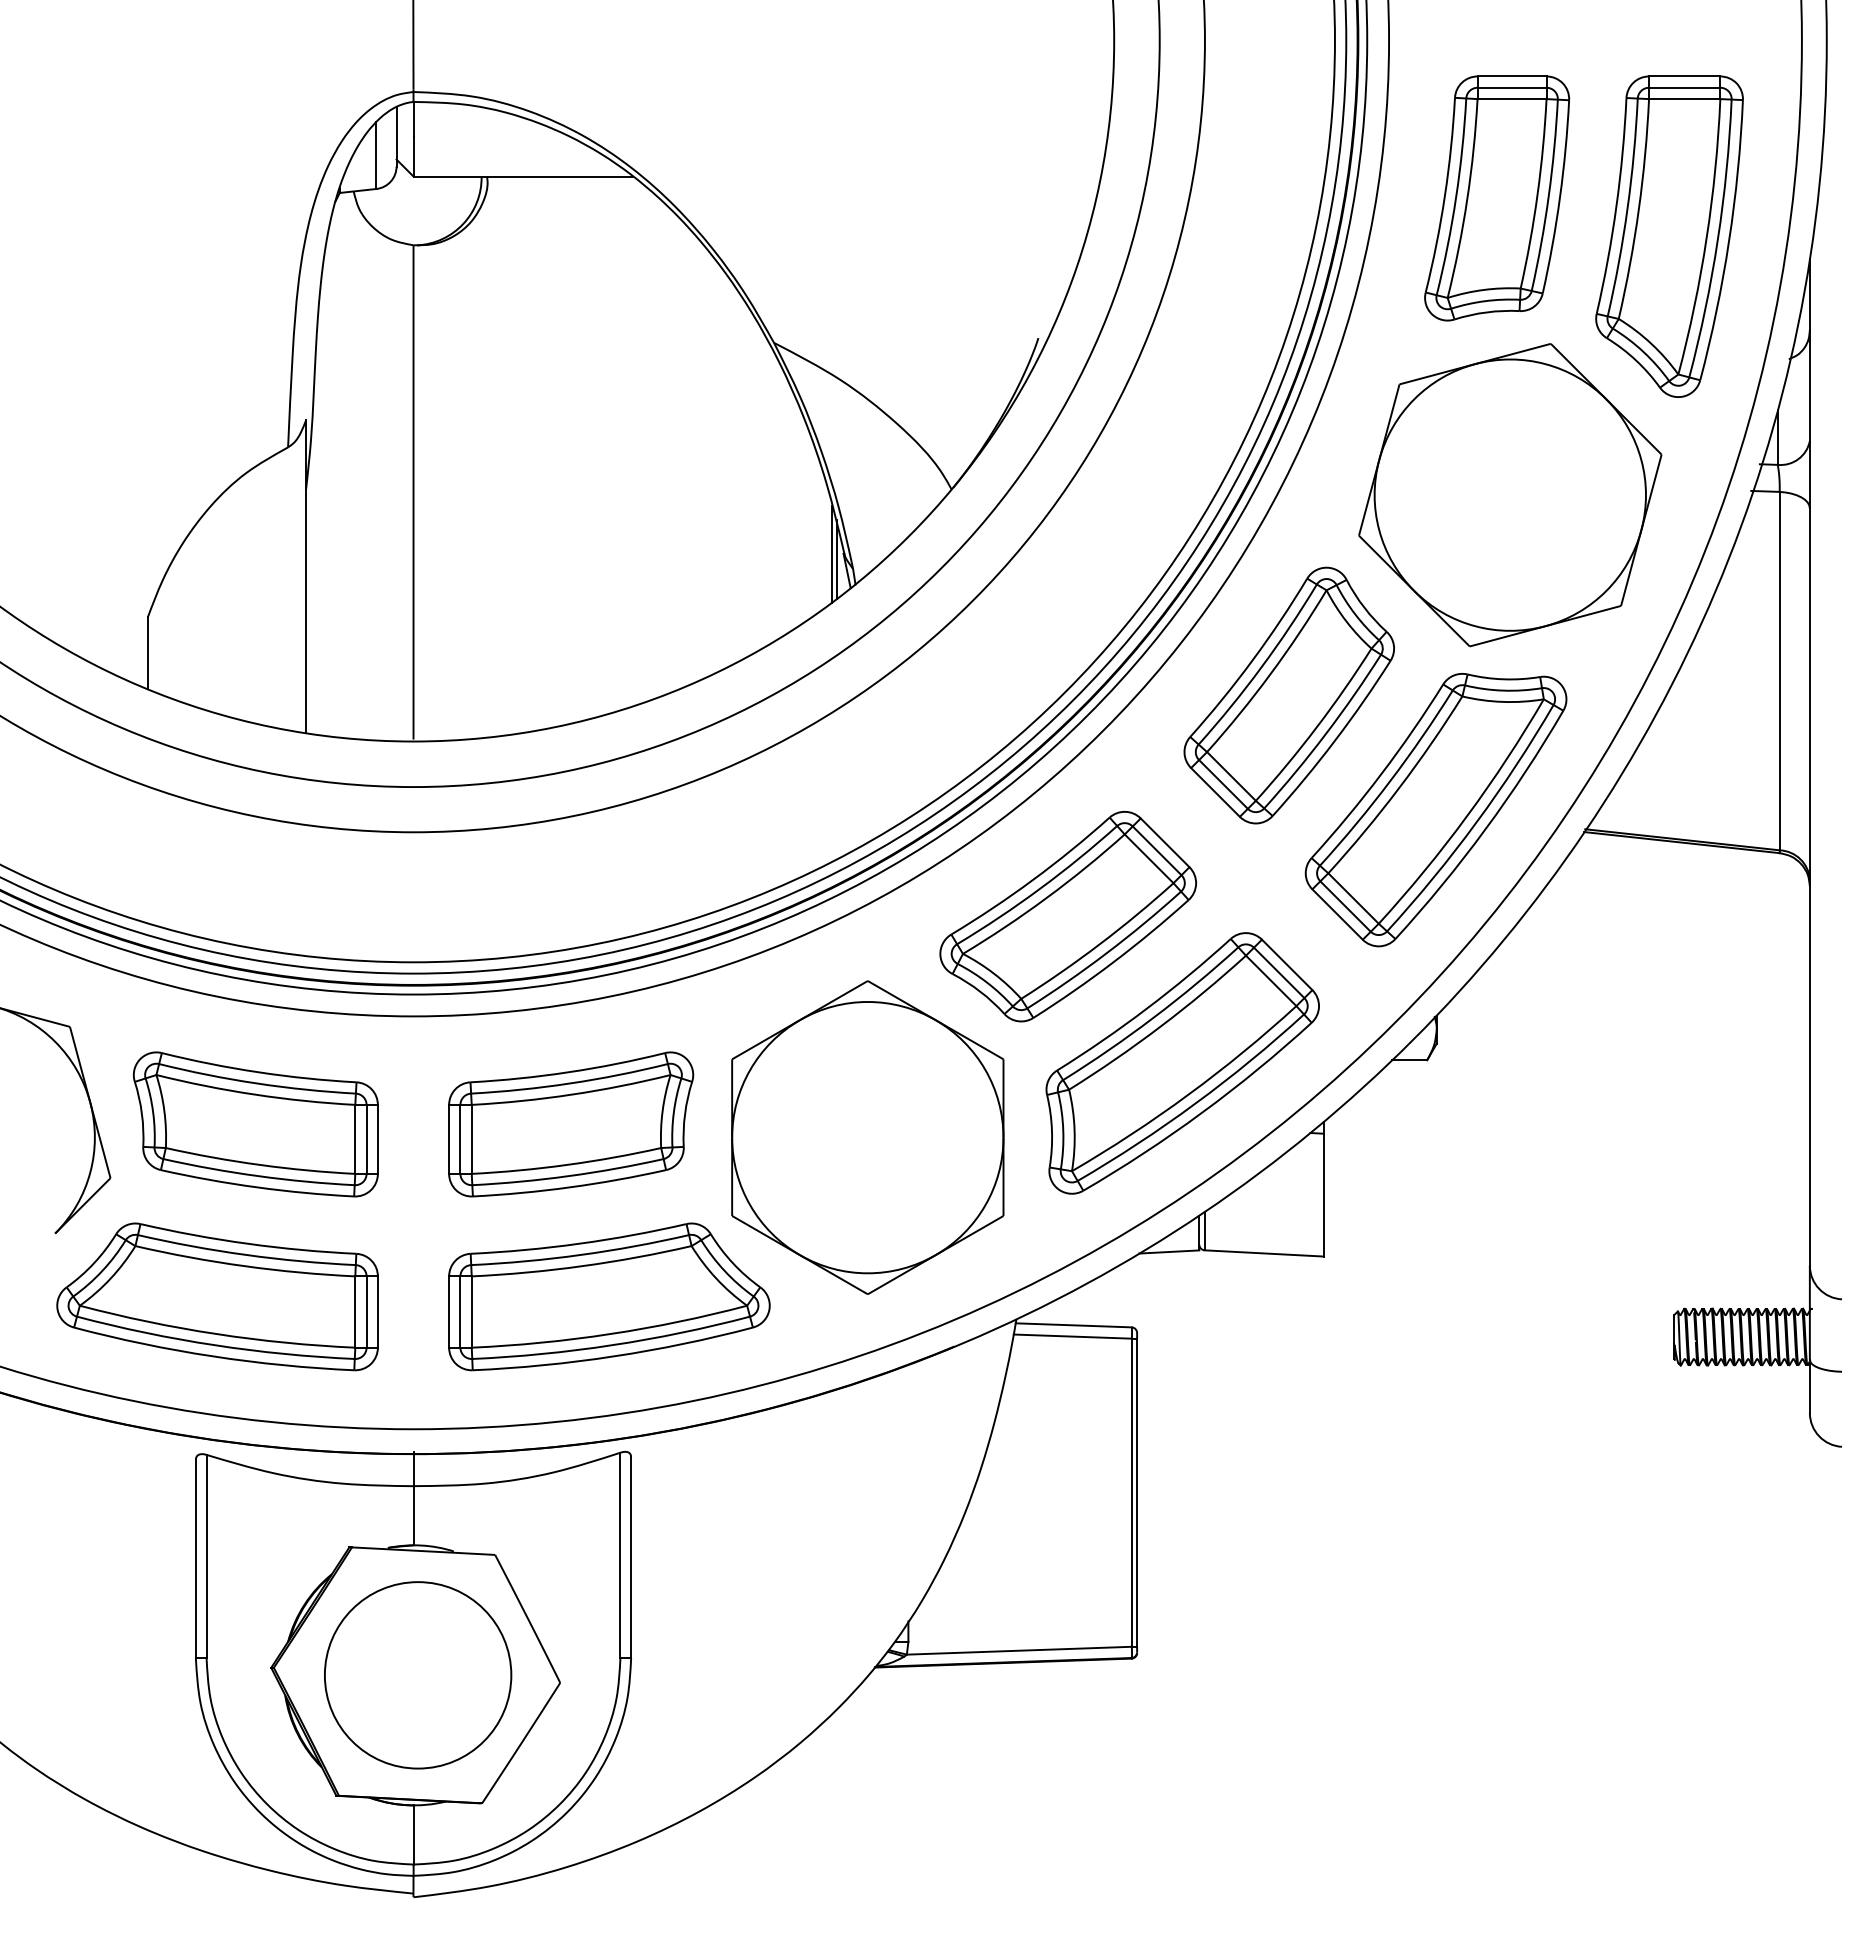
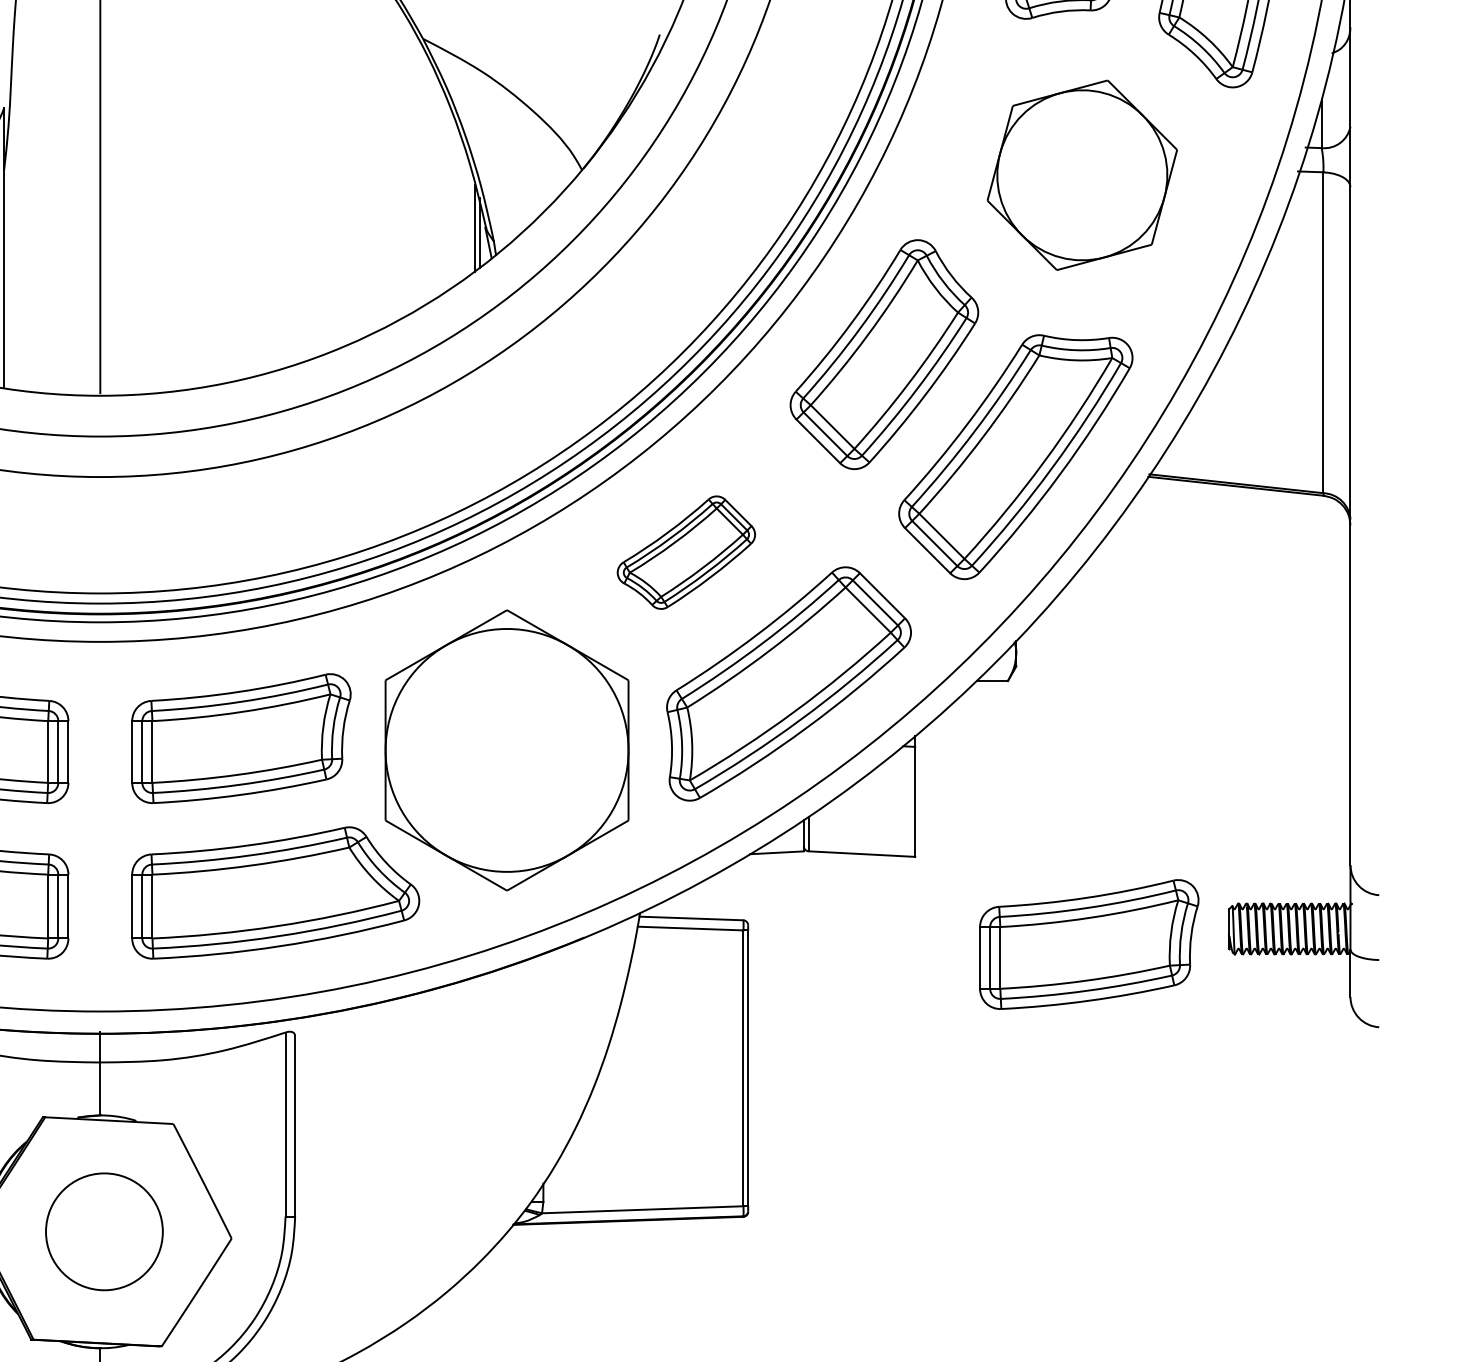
part: (1510, 495) -> (1082, 175), size x0.7
part: (1067, 916) -> (685, 552), size x0.6
part: (1518, 1354) -> (1089, 944), added
circle: (417, 1675) -> (103, 1231), size x0.7

